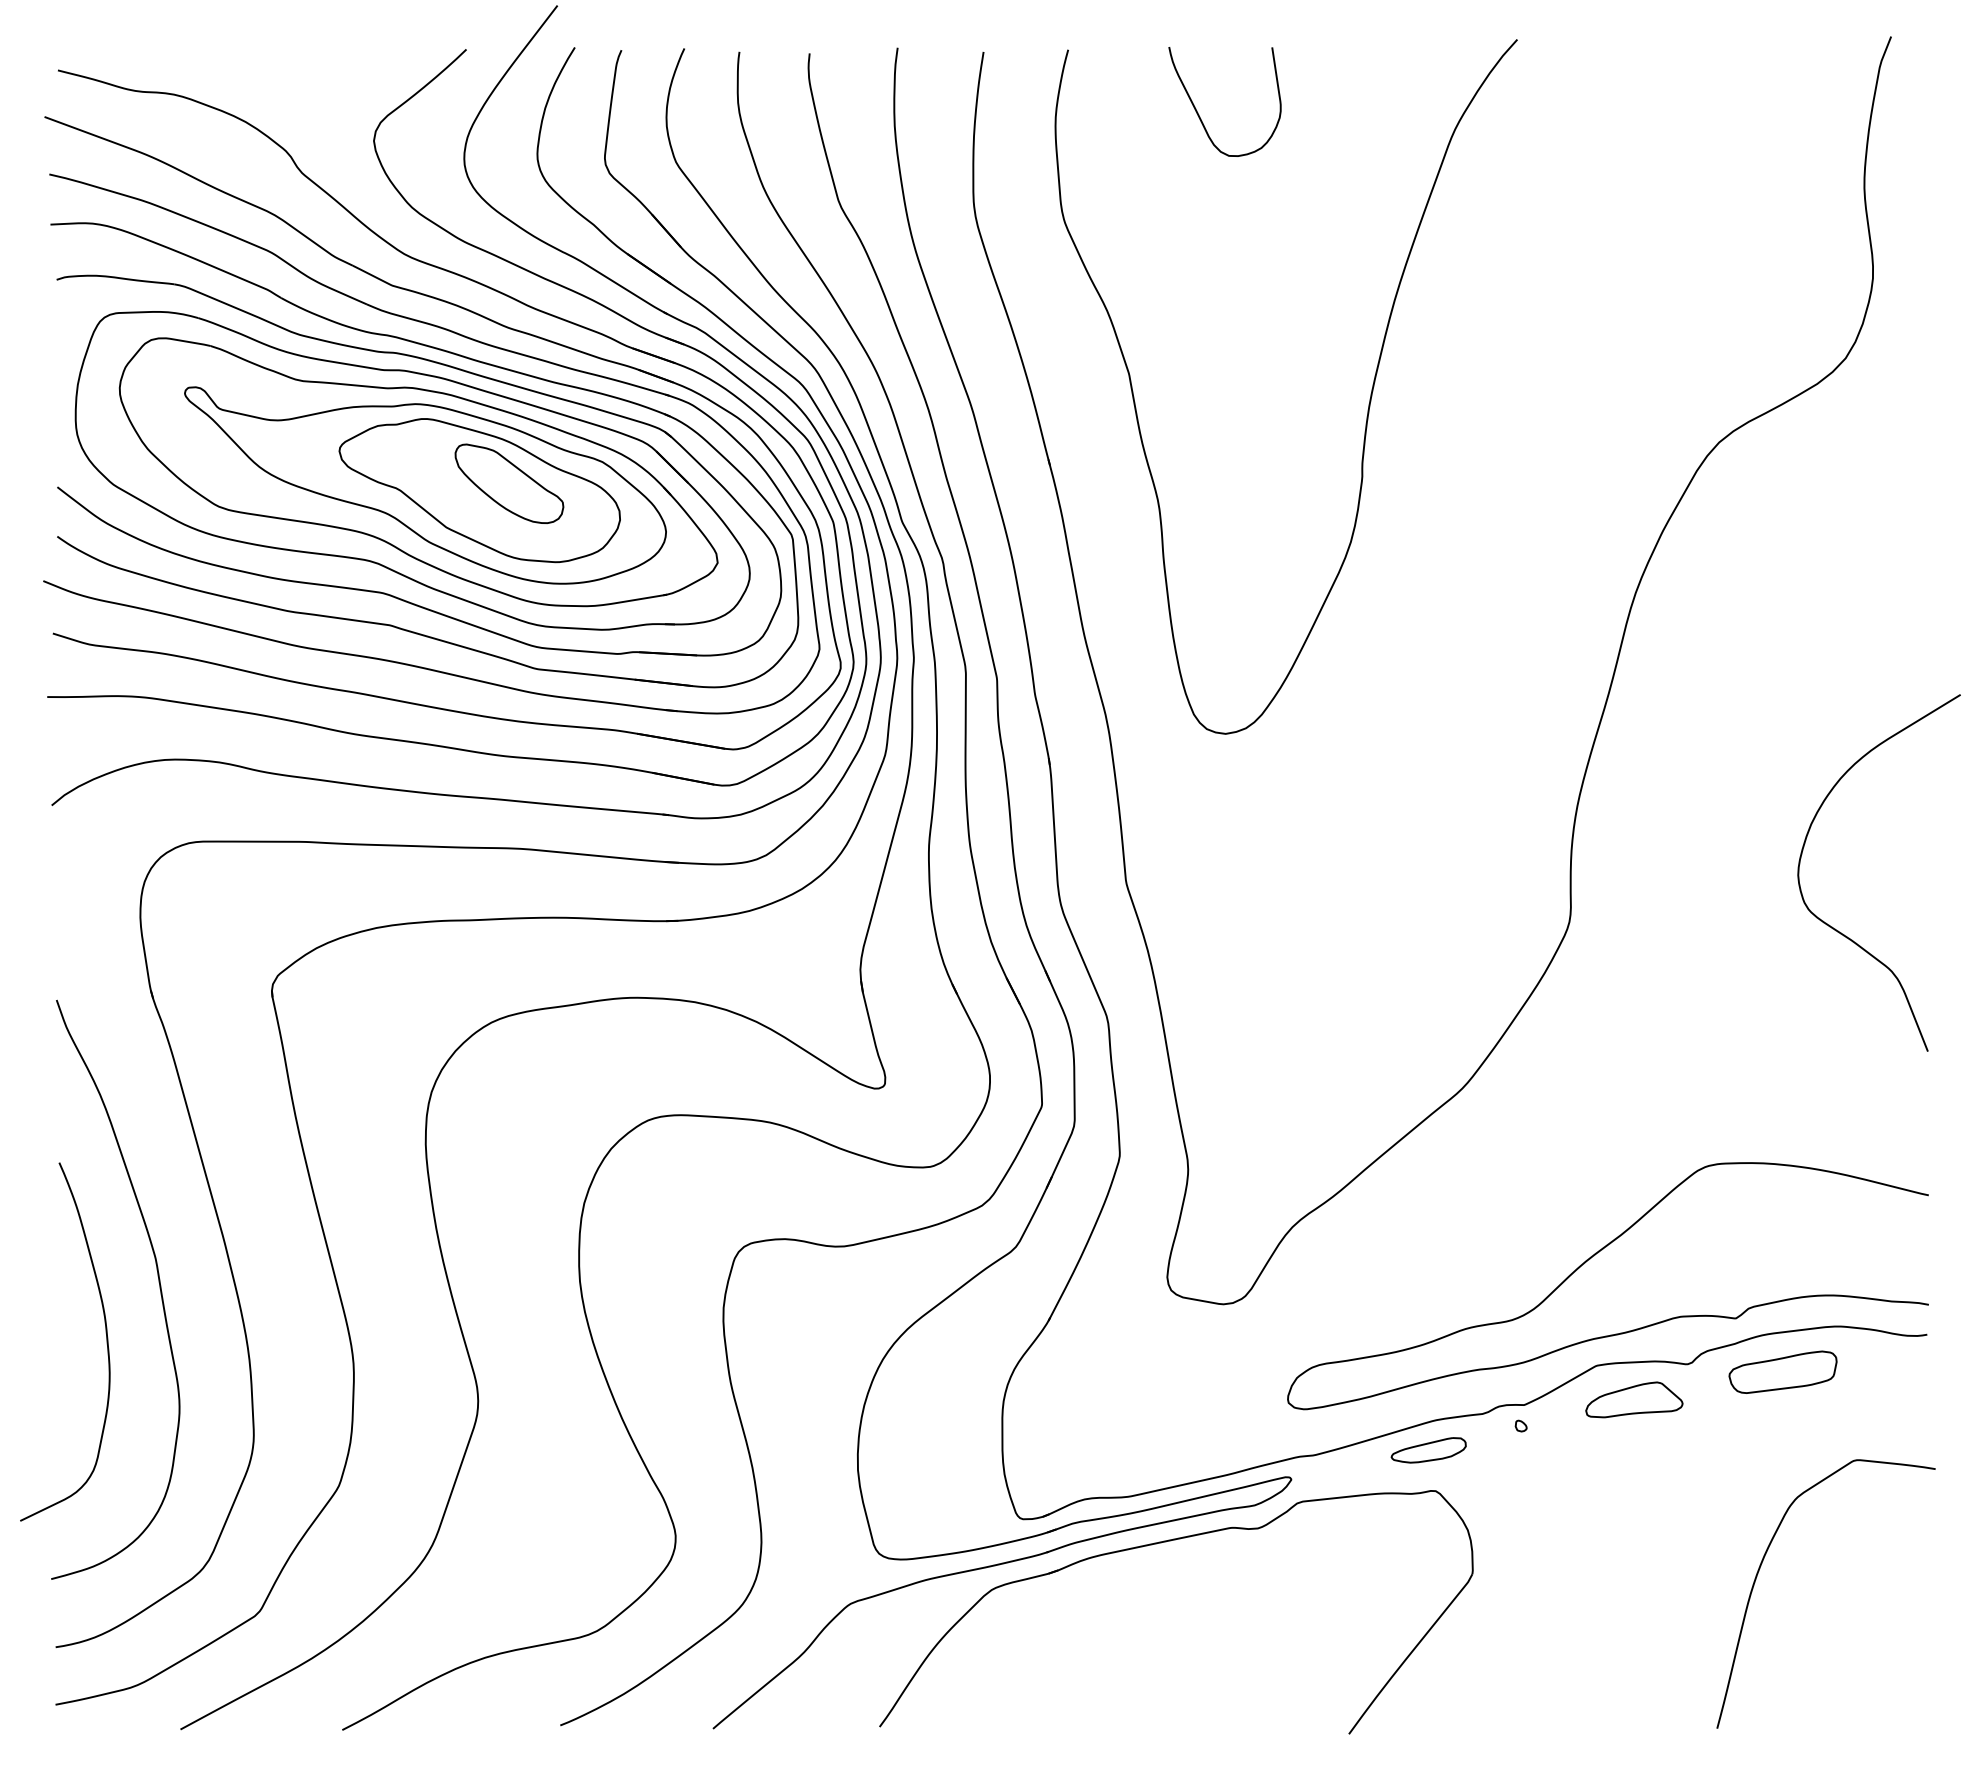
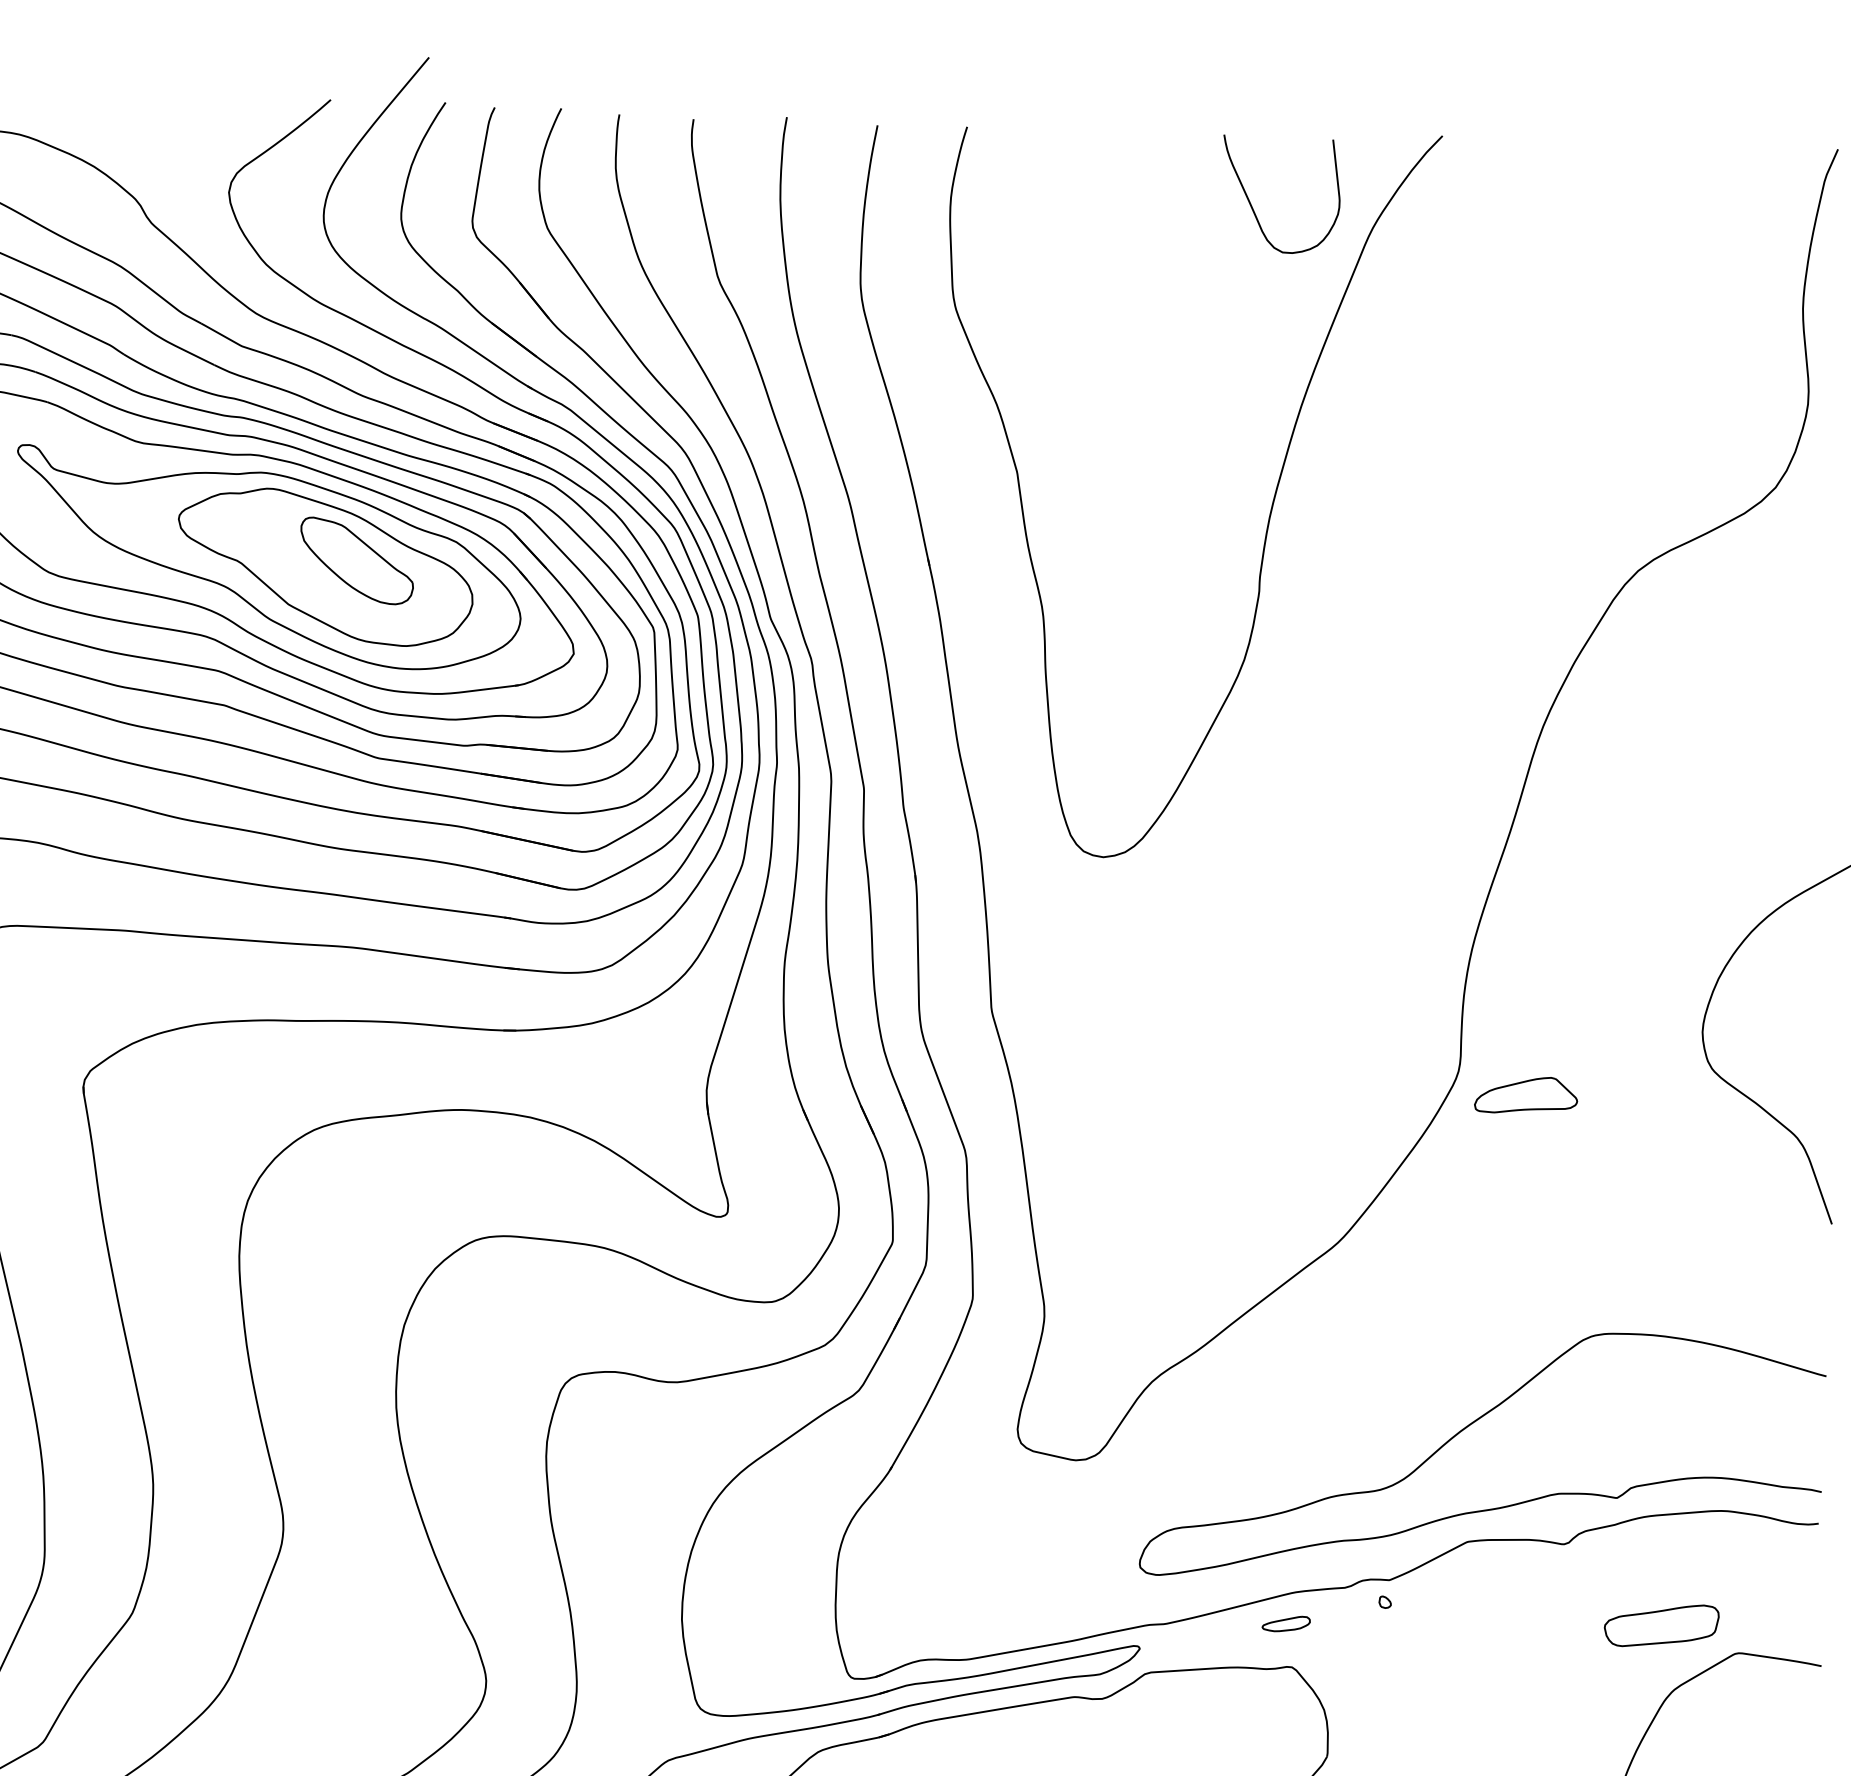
curve: (1199, 114) -> (1253, 207), moved
part: (1782, 1371) -> (1661, 1624), moved
part: (1634, 1399) -> (1526, 1094), moved
part: (1428, 1450) -> (1286, 1624), size x0.6

